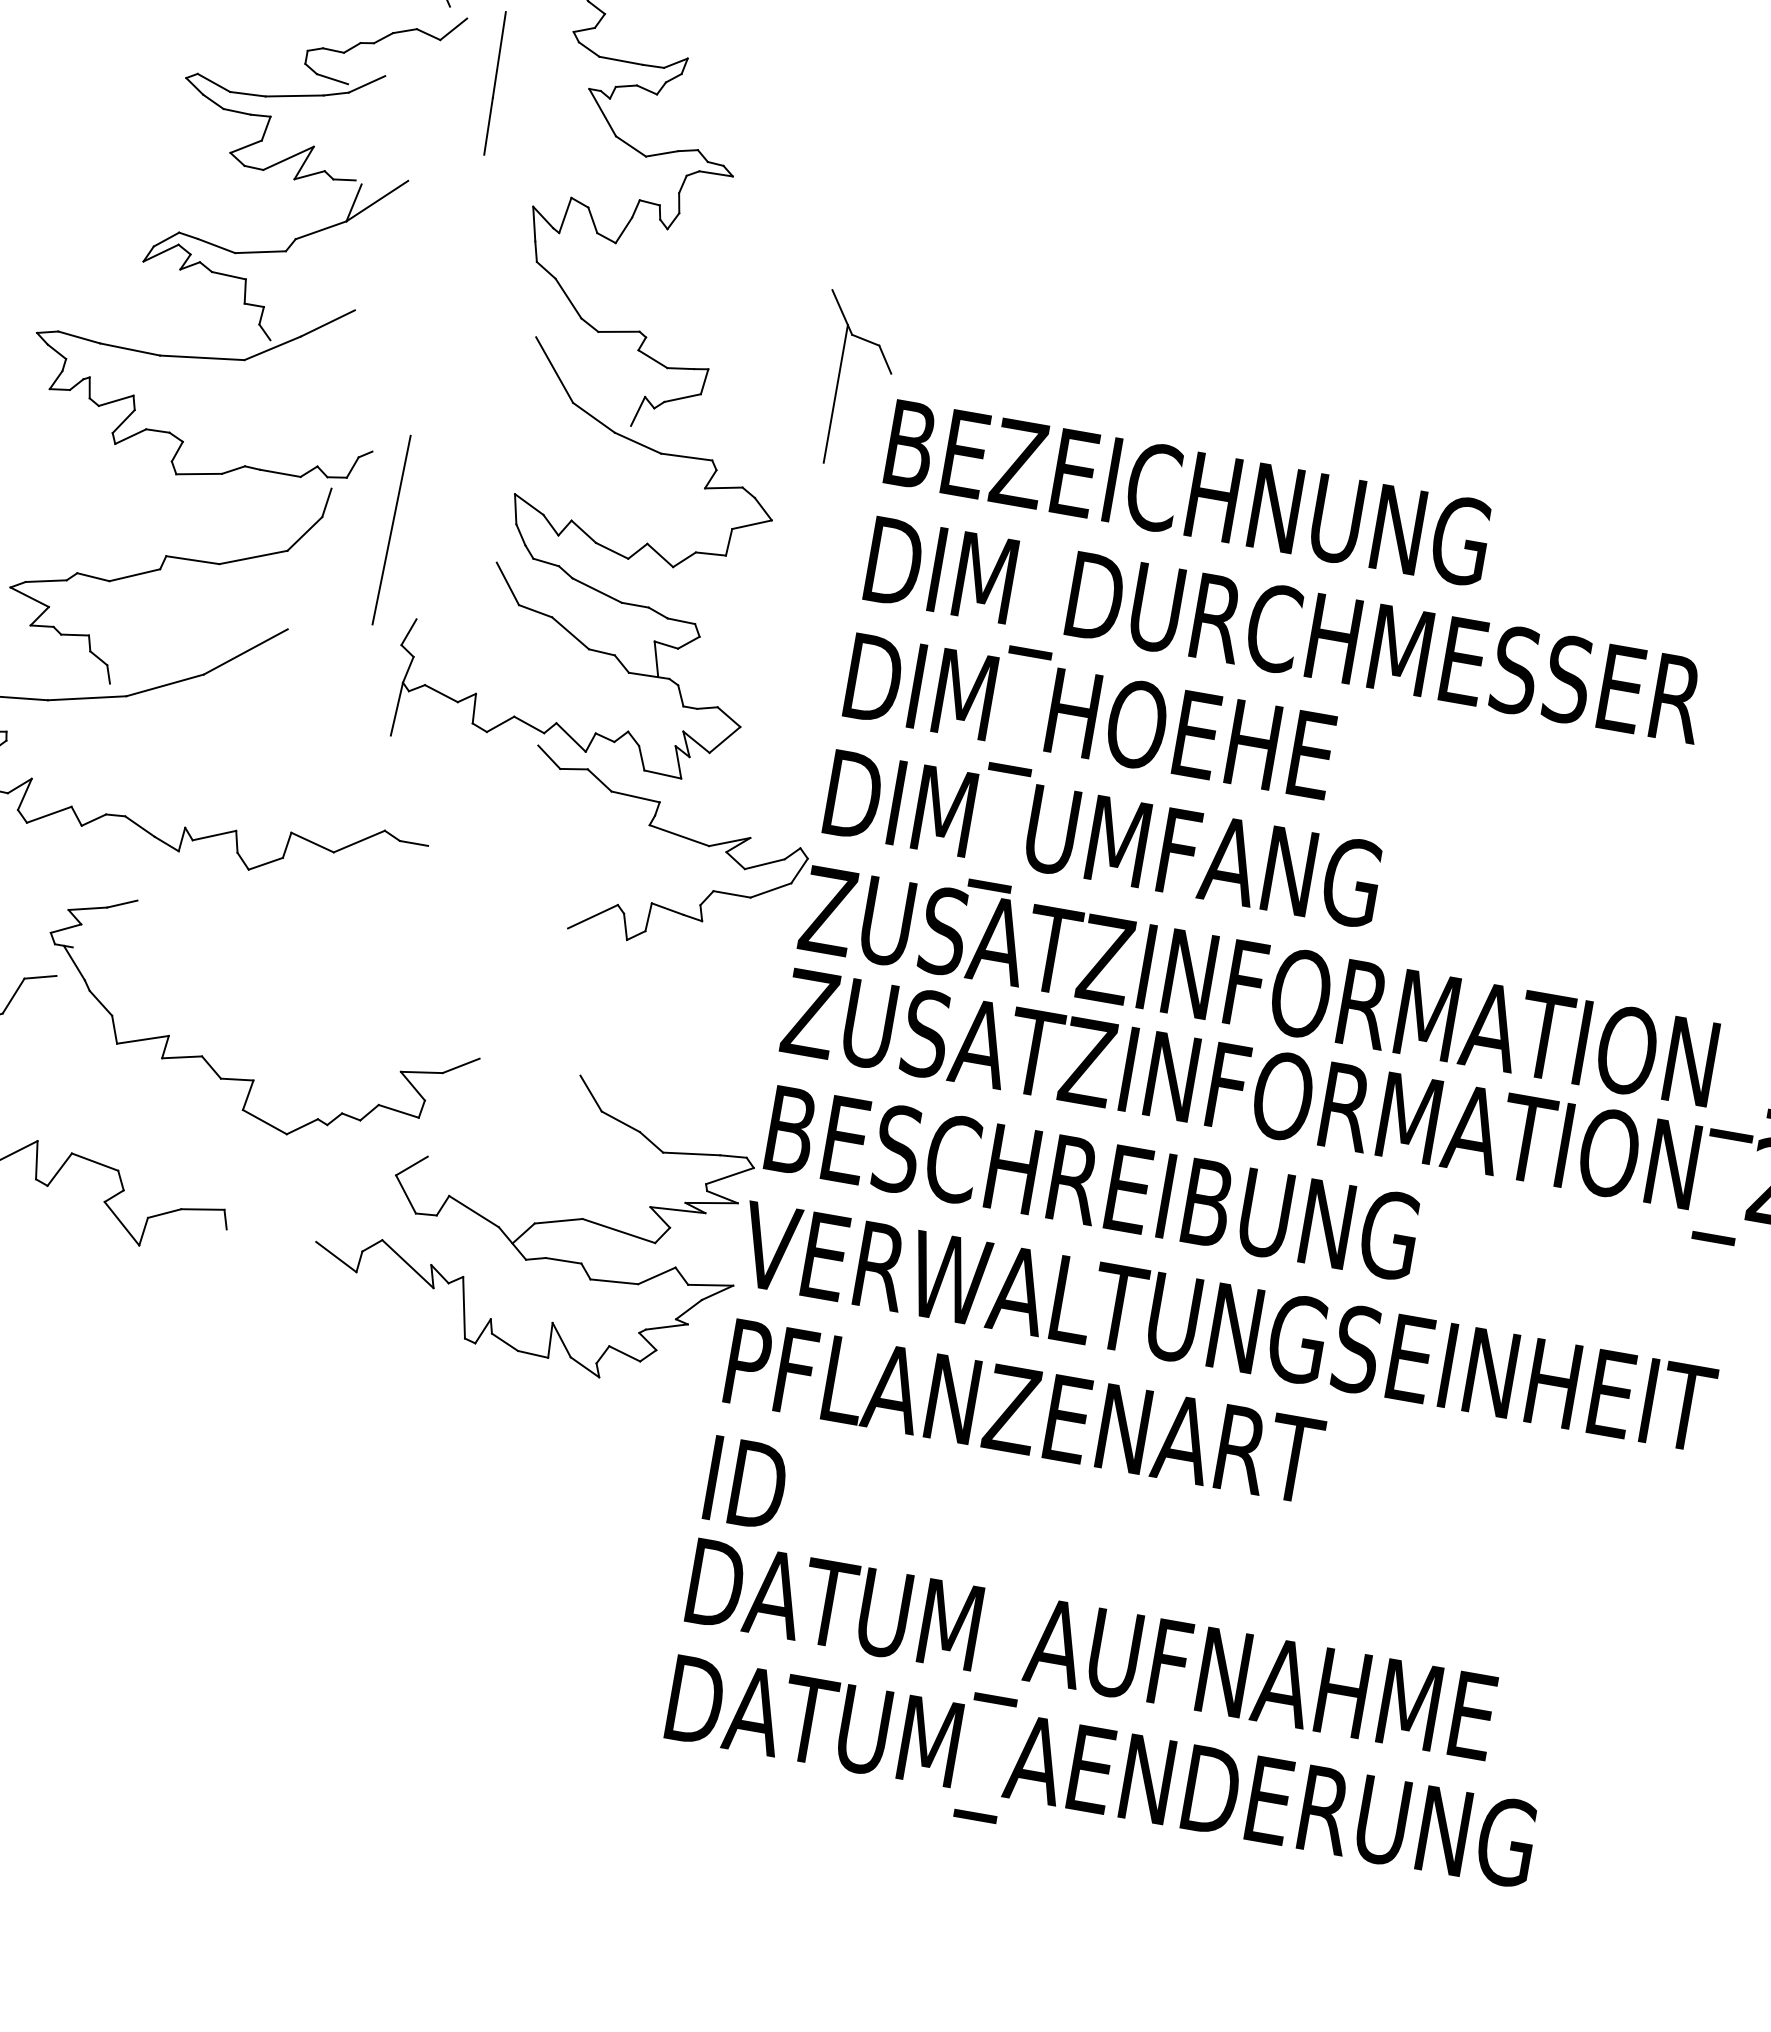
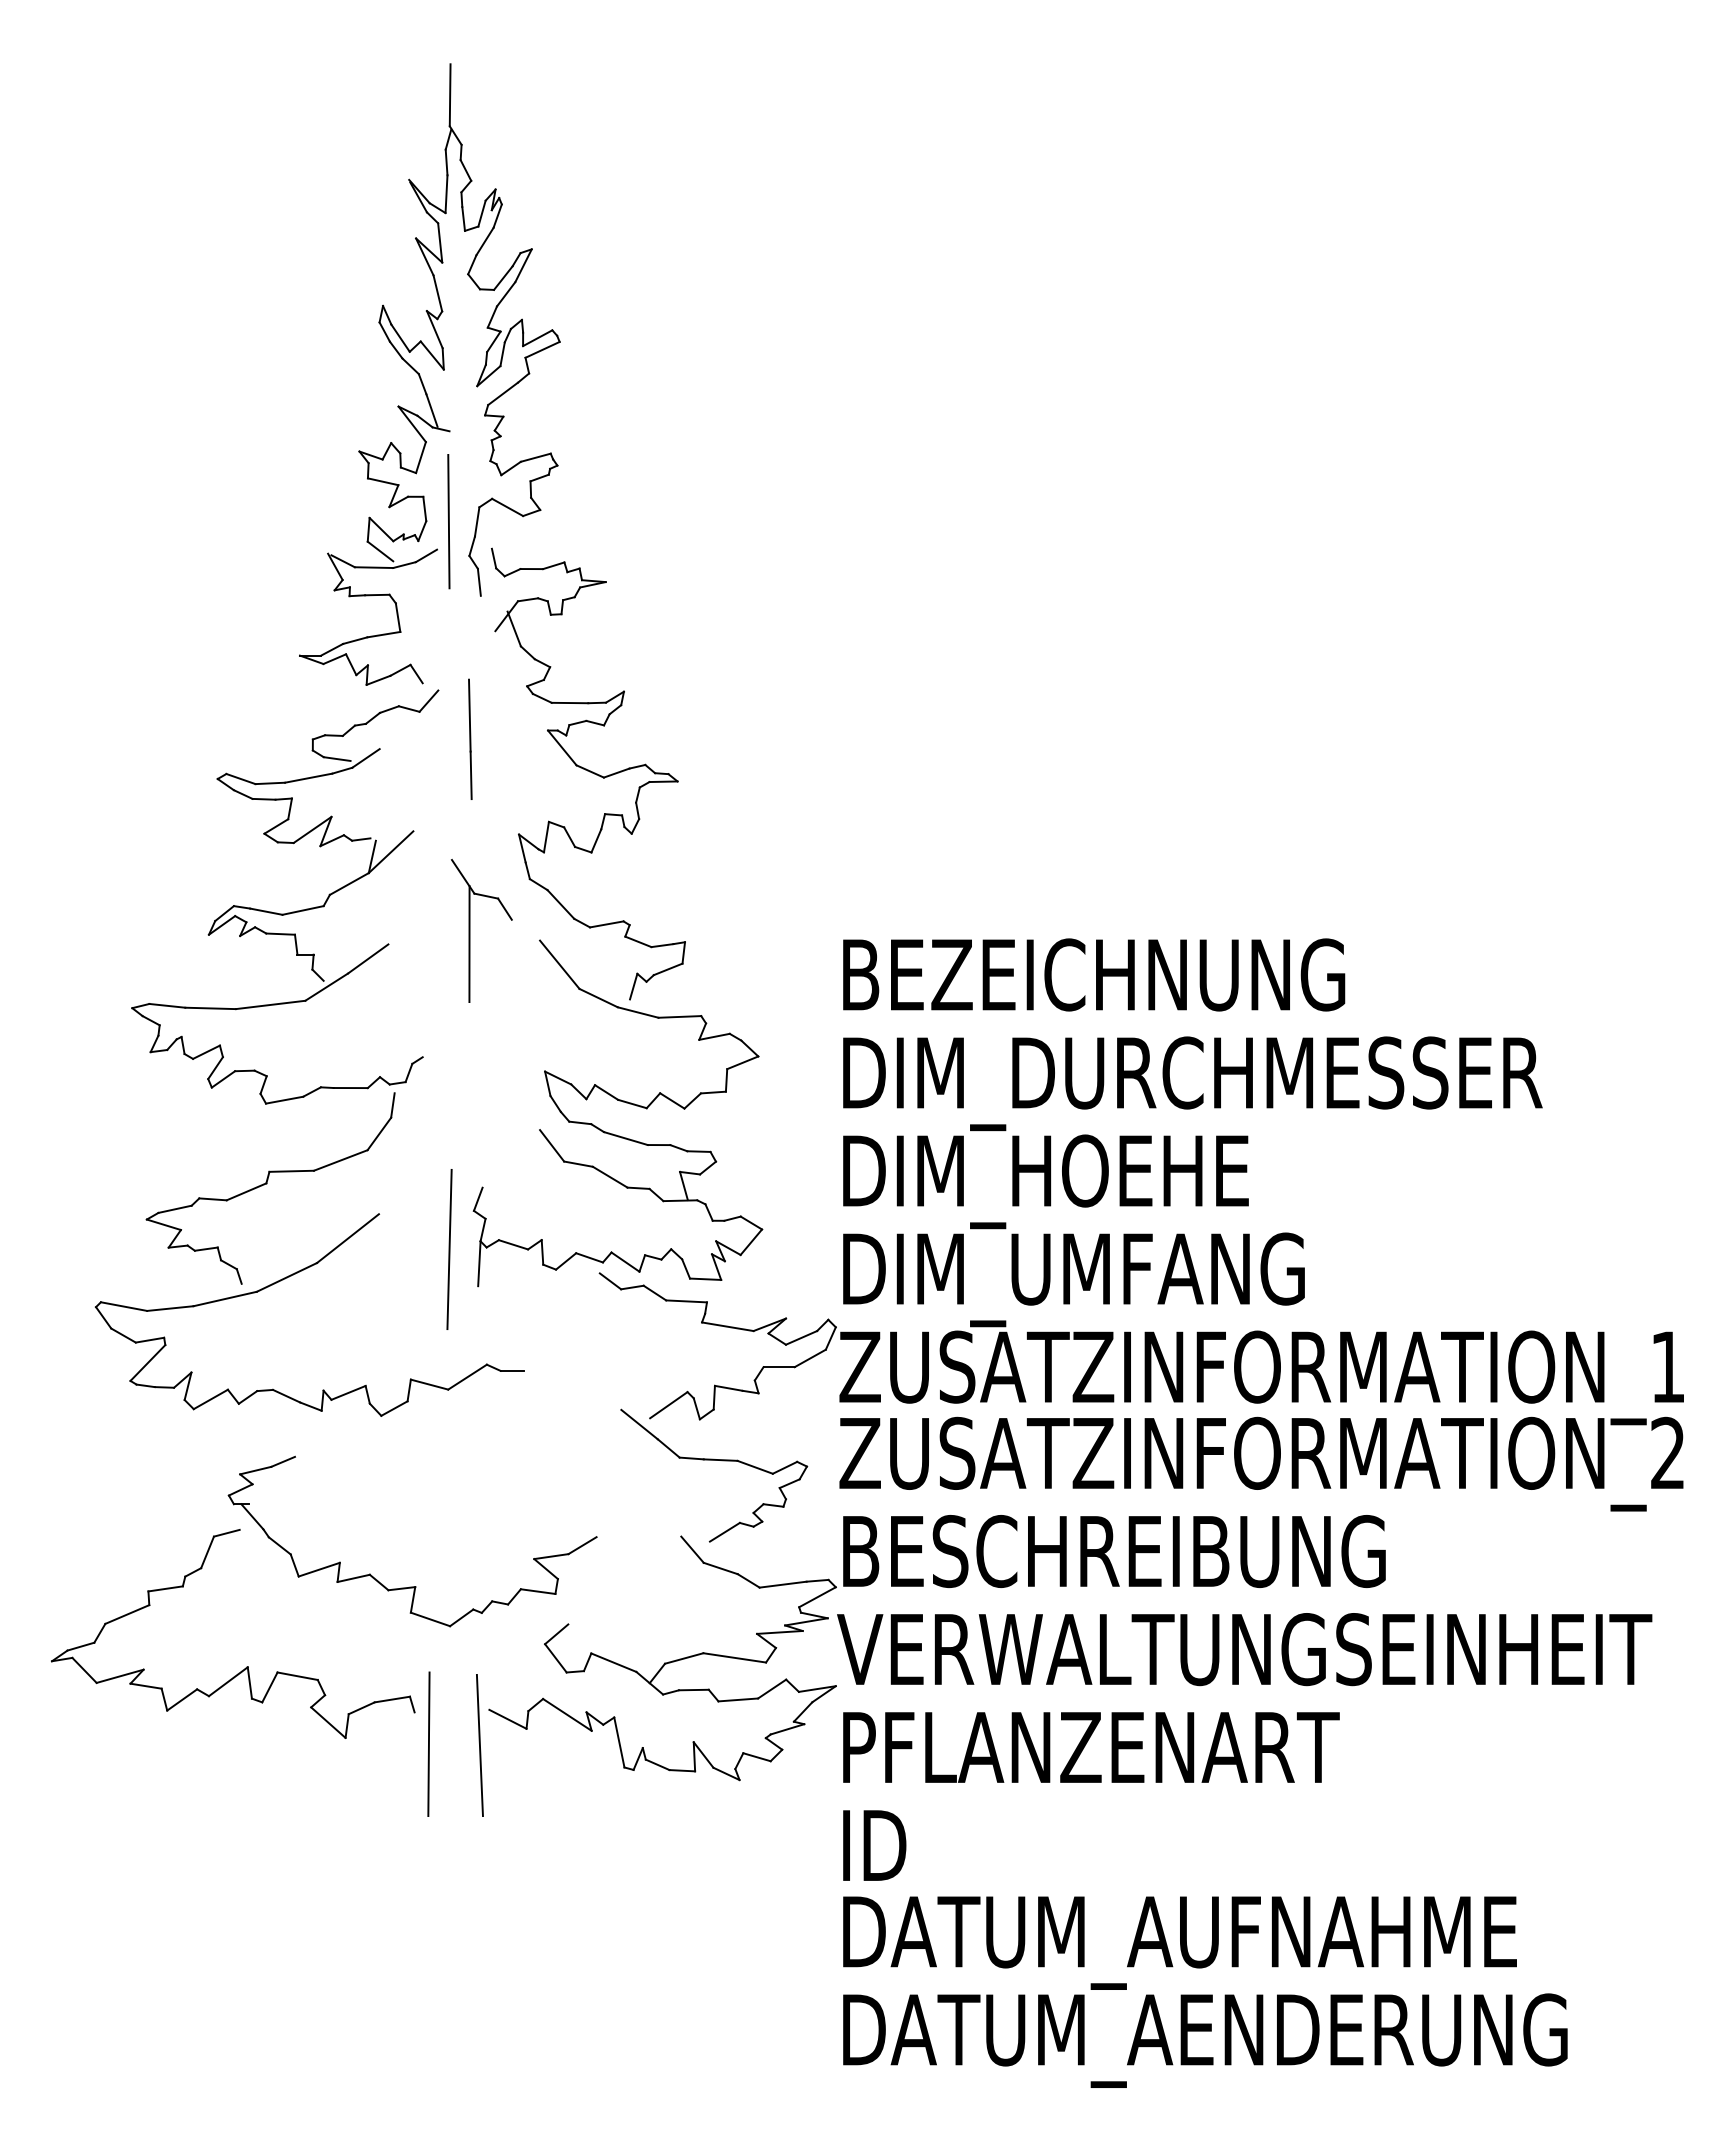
part: (839, 377) -> (470, 930), moved
line: (391, 530) -> (449, 1249), moved
part: (635, 991) -> (714, 1460), added
line: (236, 1270) -> (428, 1744), added
line: (297, 1282) -> (479, 1745), added

